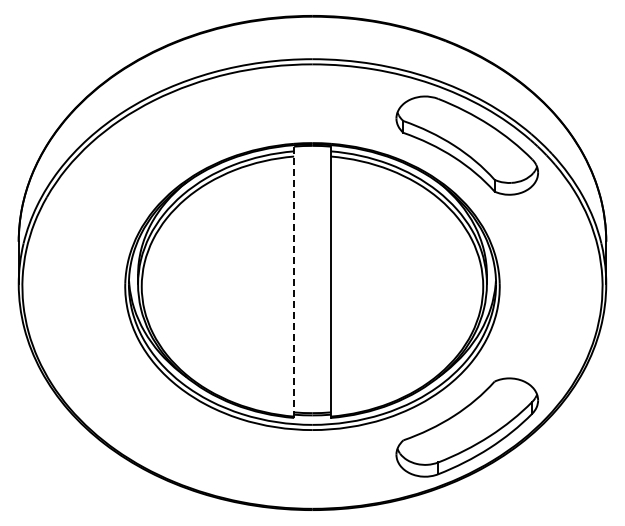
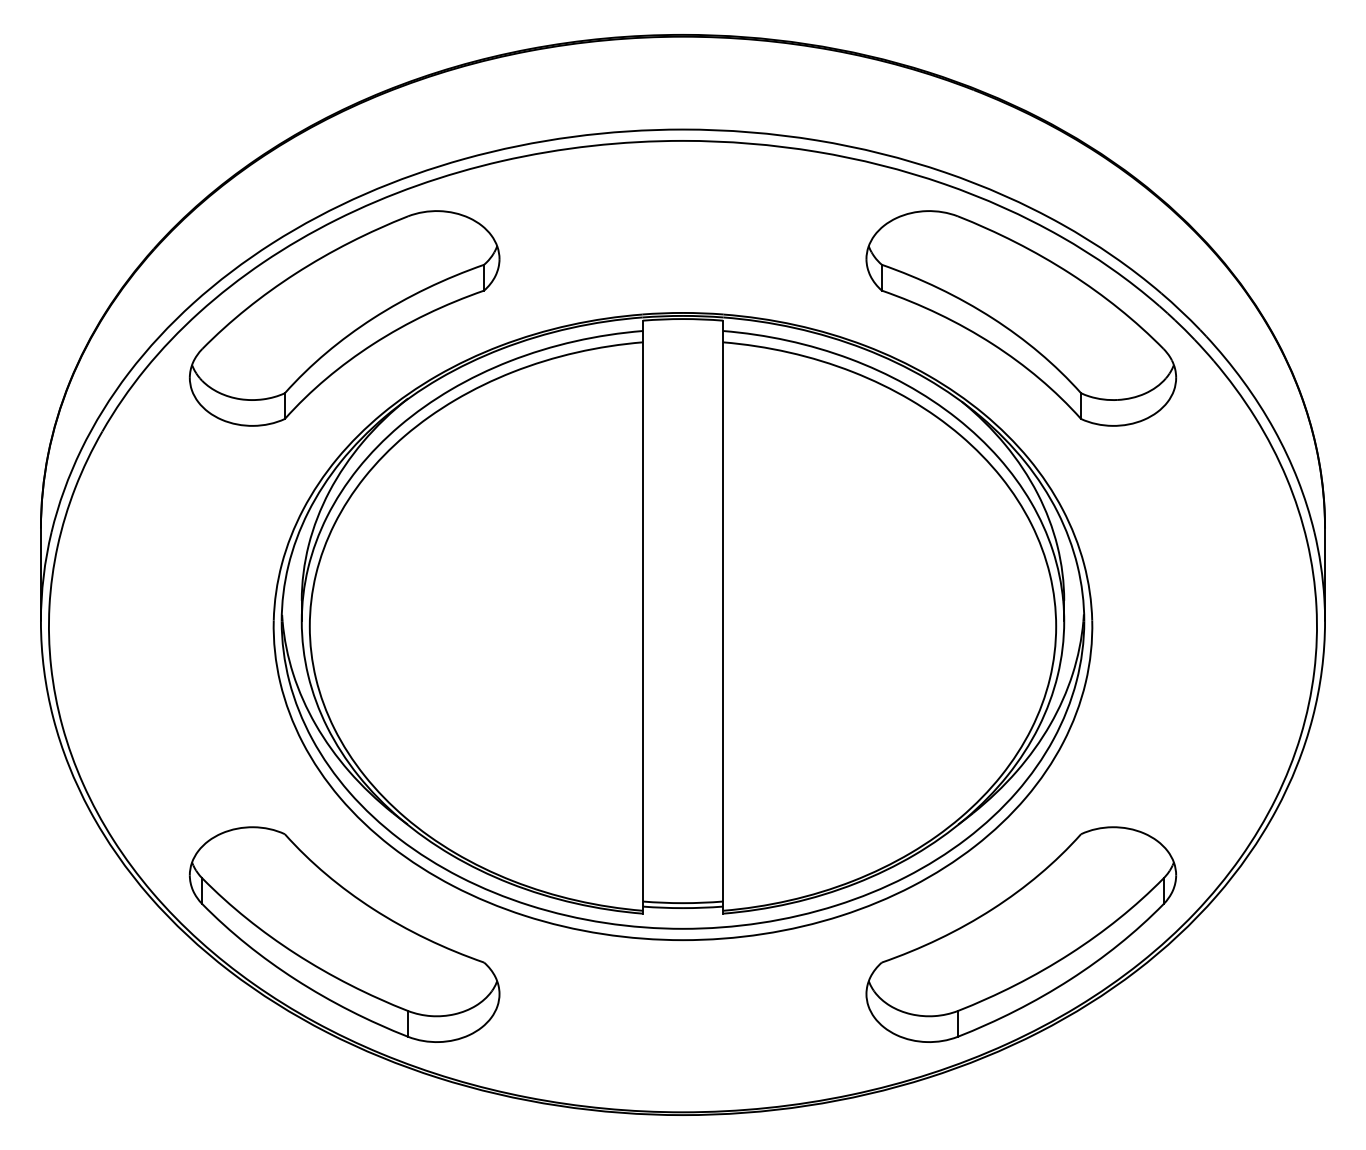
part: (157, 145) -> (344, 318), added
line: (294, 282) -> (643, 617), dashed -> solid
part: (157, 427) -> (344, 934), added

